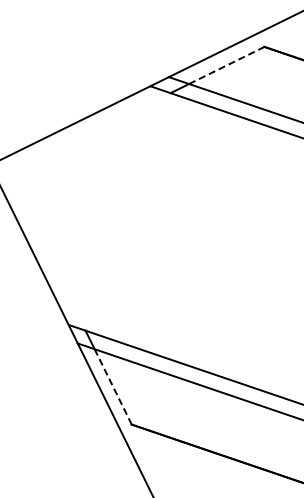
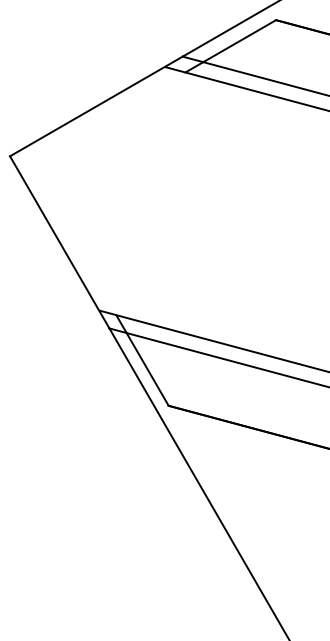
line: (226, 65) -> (239, 41), dashed -> solid
line: (113, 386) -> (147, 369), dashed -> solid

